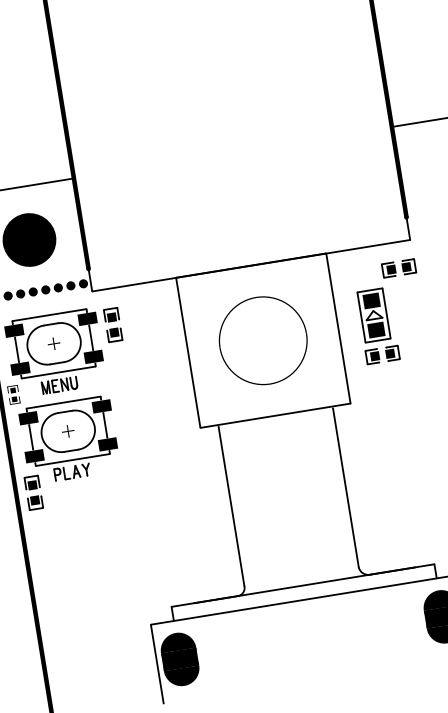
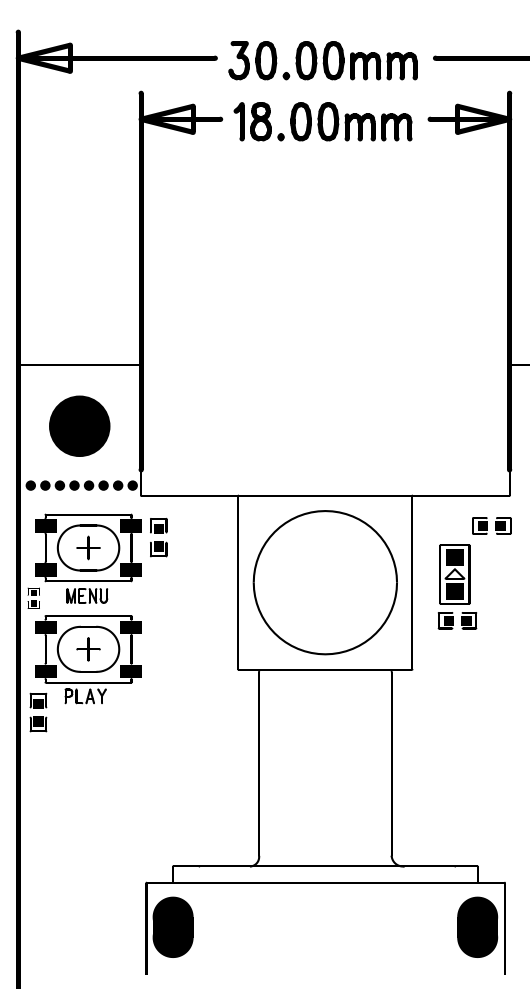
part: (262, 340) -> (324, 582), size x1.43
part: (53, 343) -> (88, 547), size x1.67
part: (68, 431) -> (88, 649), size x1.67

